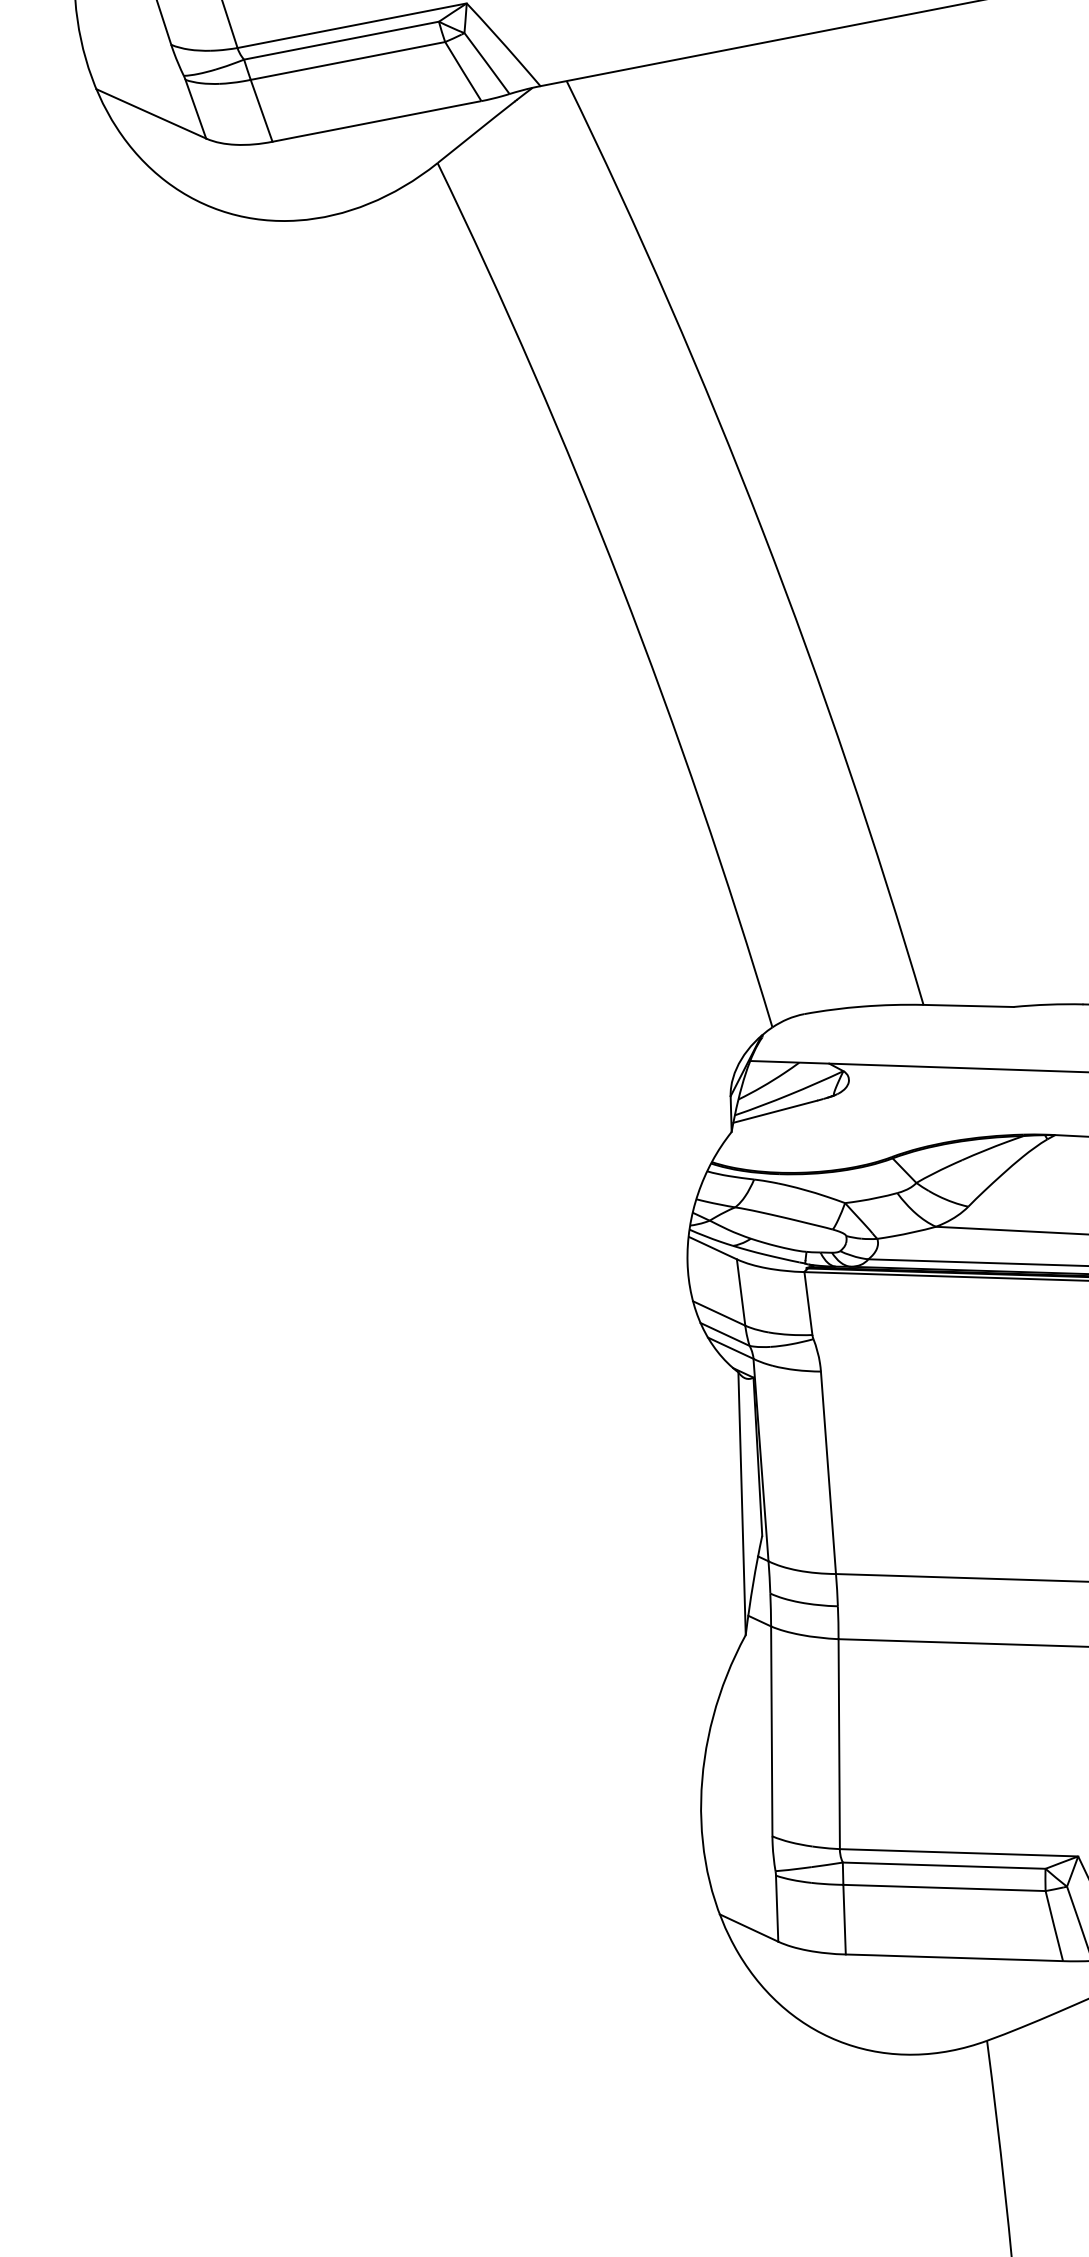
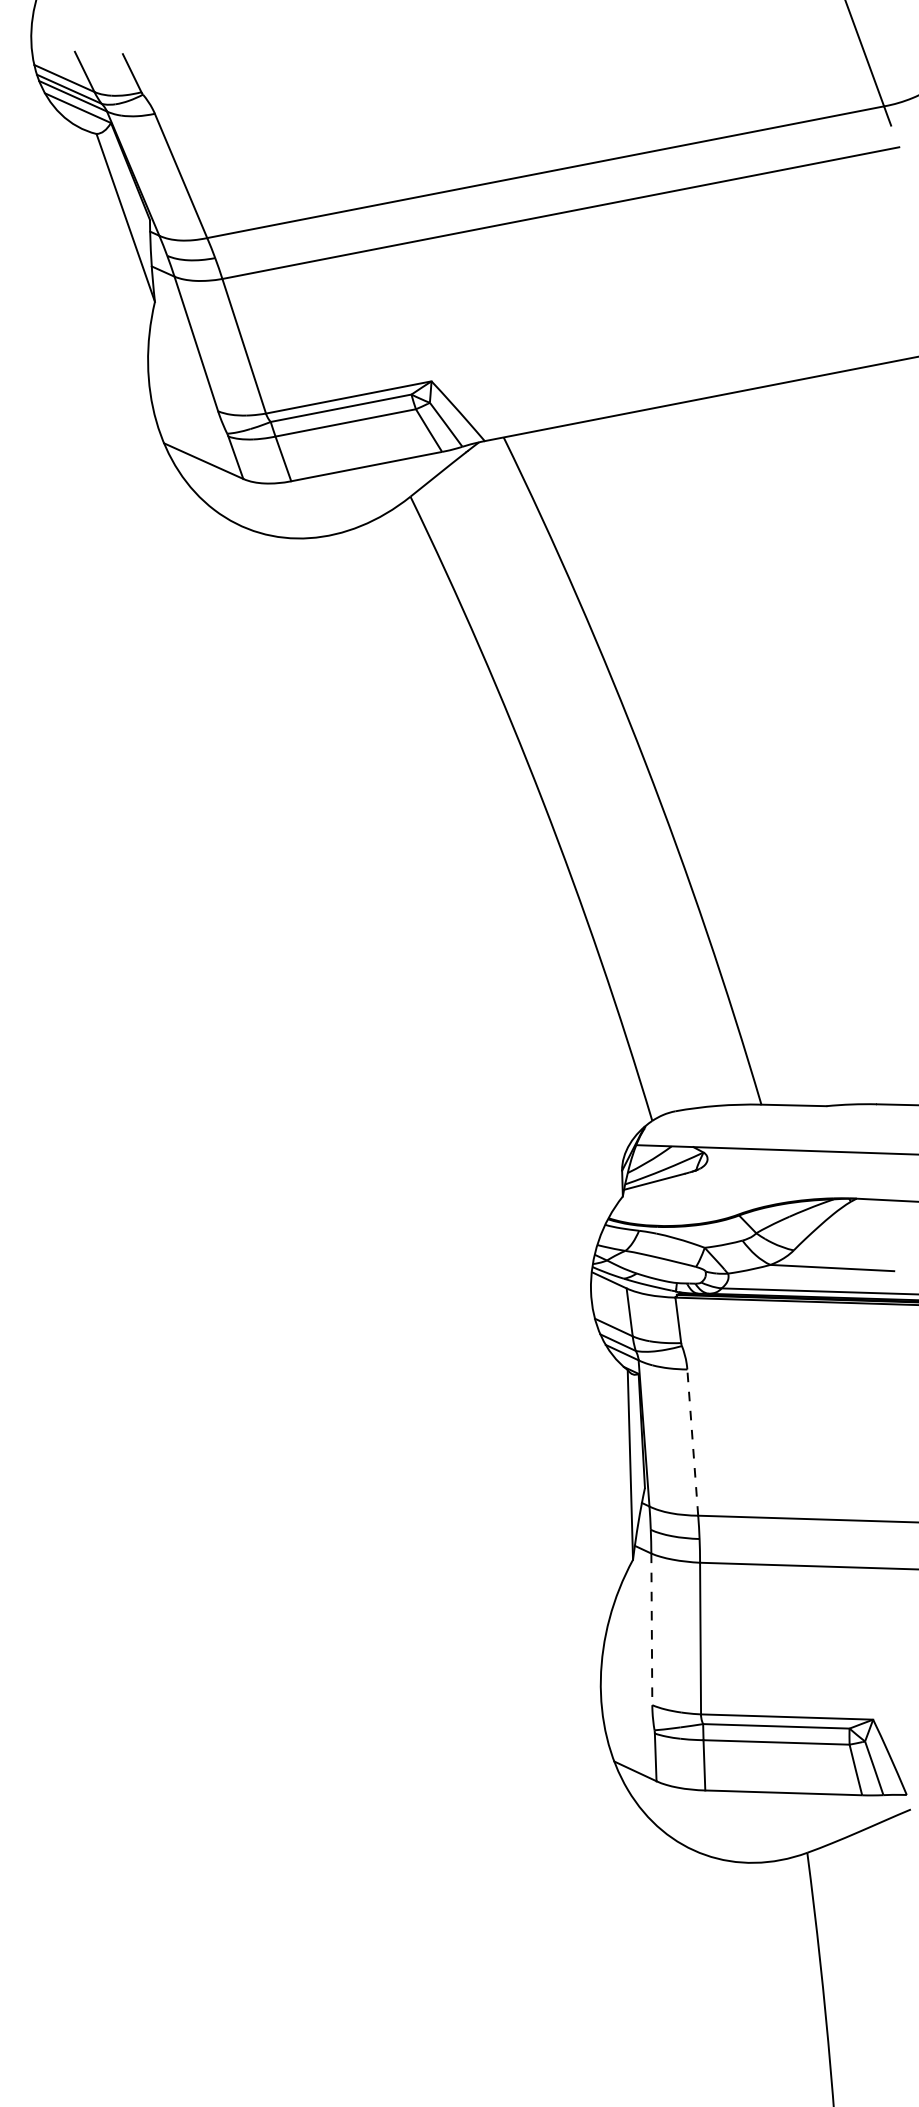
line: (828, 1472) -> (692, 1442), solid -> dashed
line: (771, 1731) -> (651, 1629), solid -> dashed

